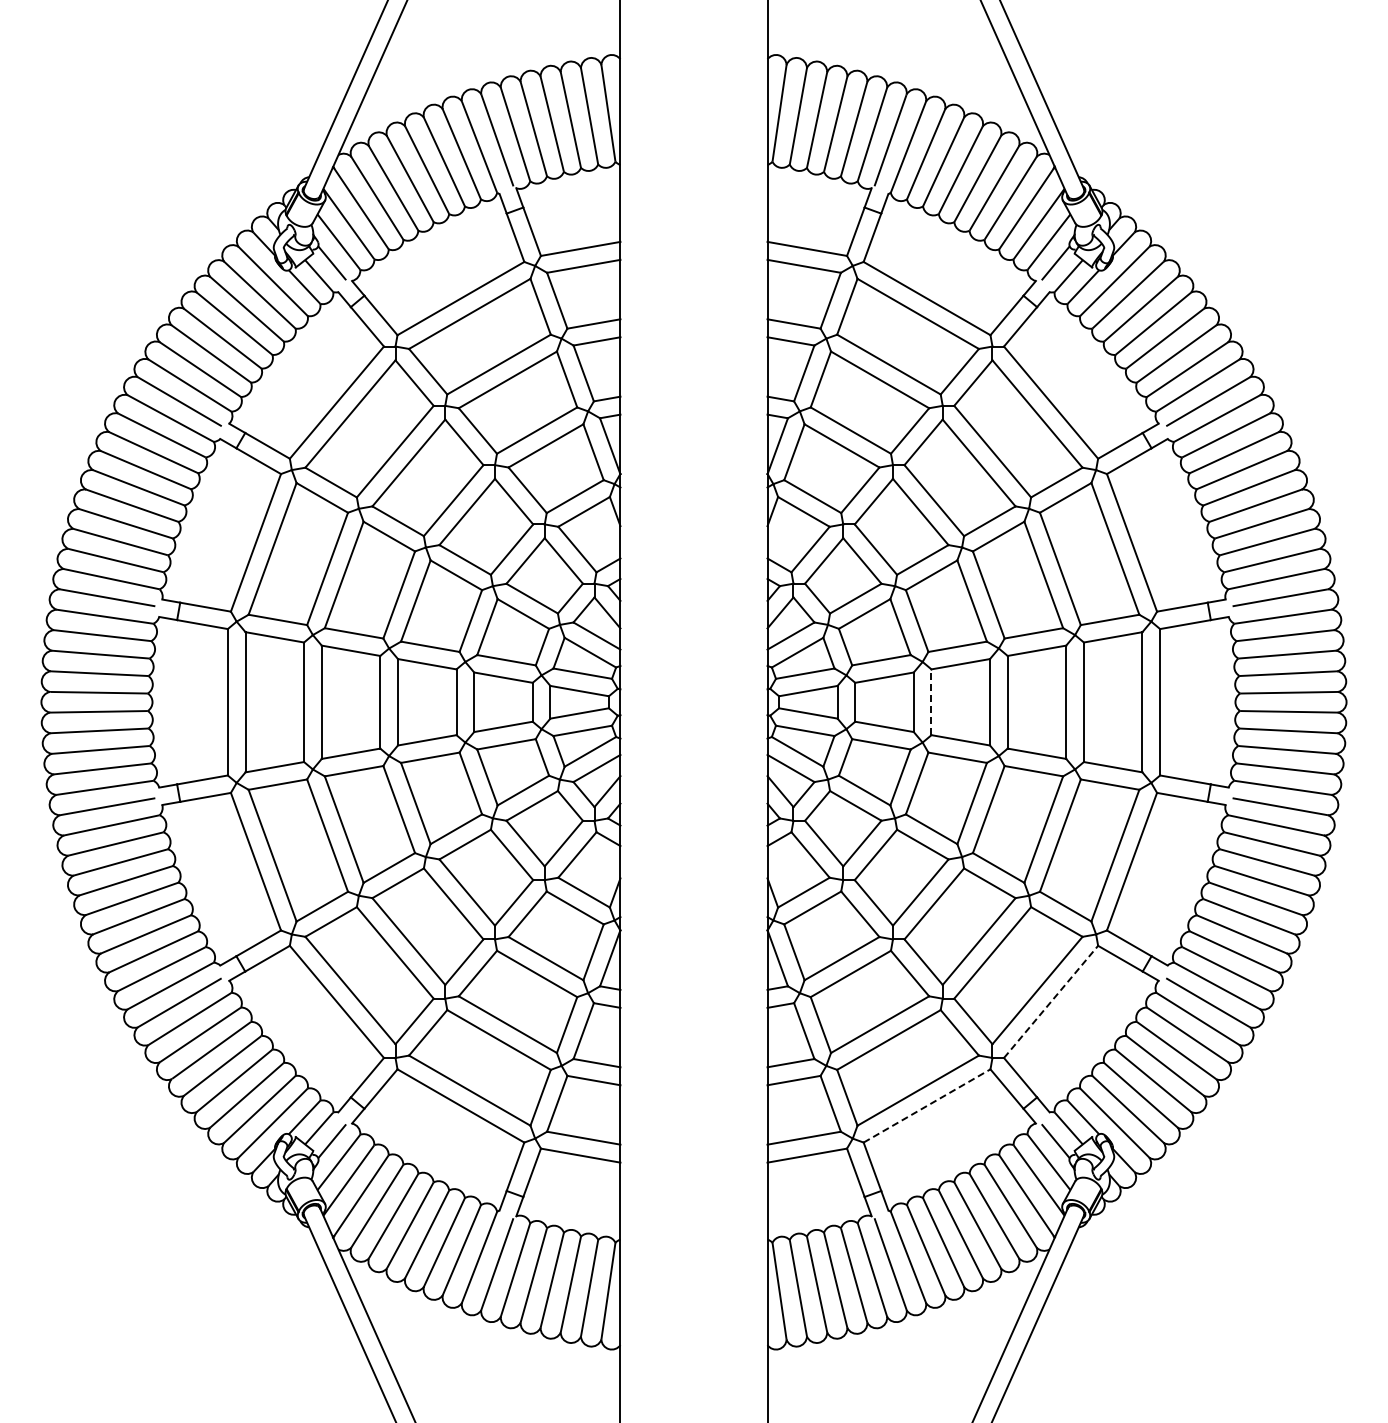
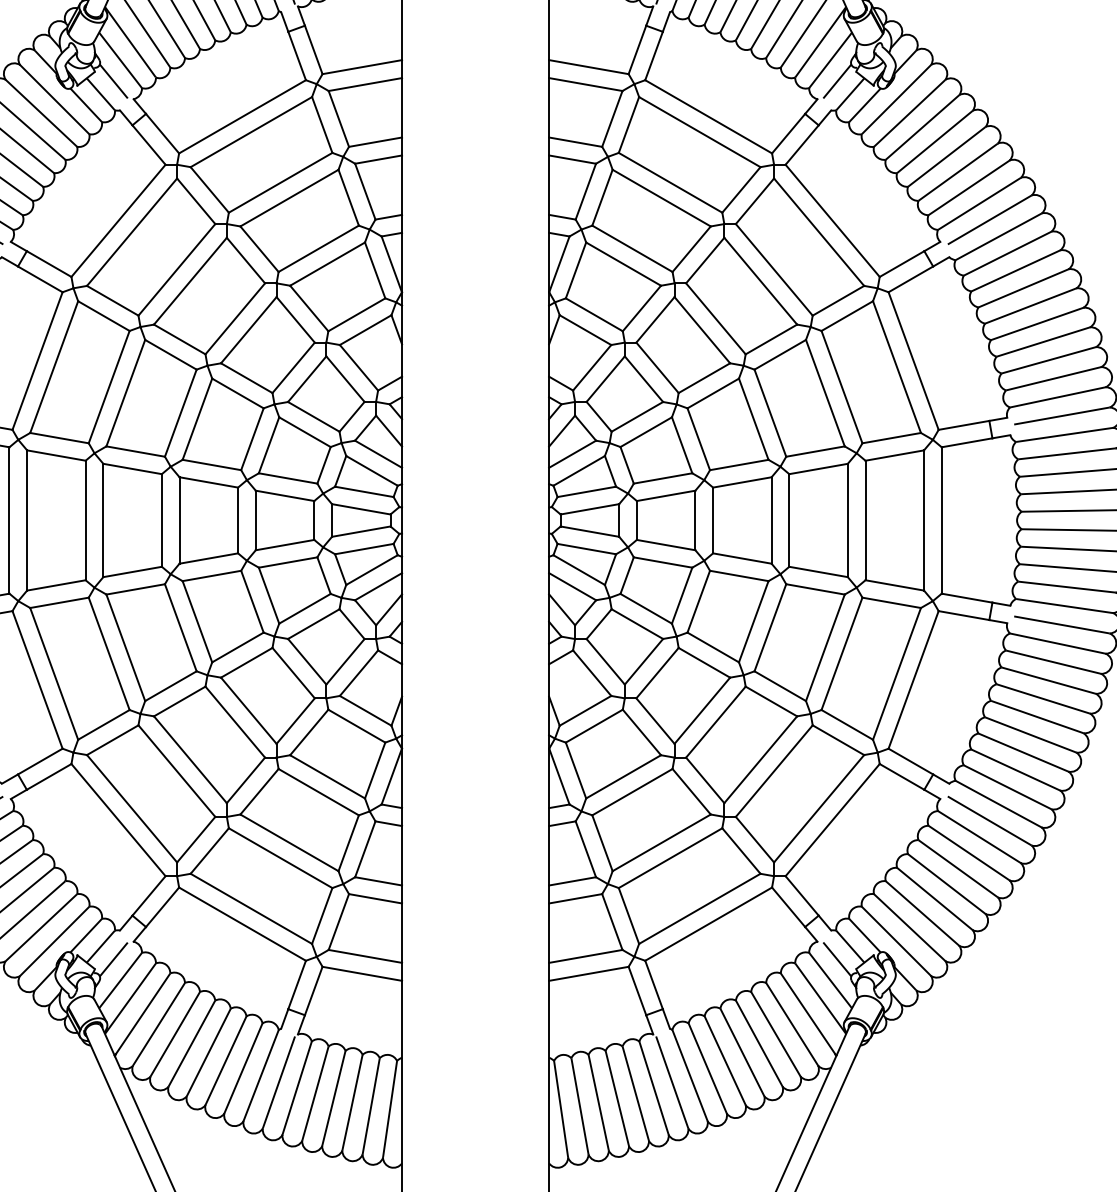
line: (931, 702) -> (713, 520), dashed -> solid
line: (1051, 1001) -> (833, 819), dashed -> solid
line: (927, 1105) -> (709, 923), dashed -> solid

